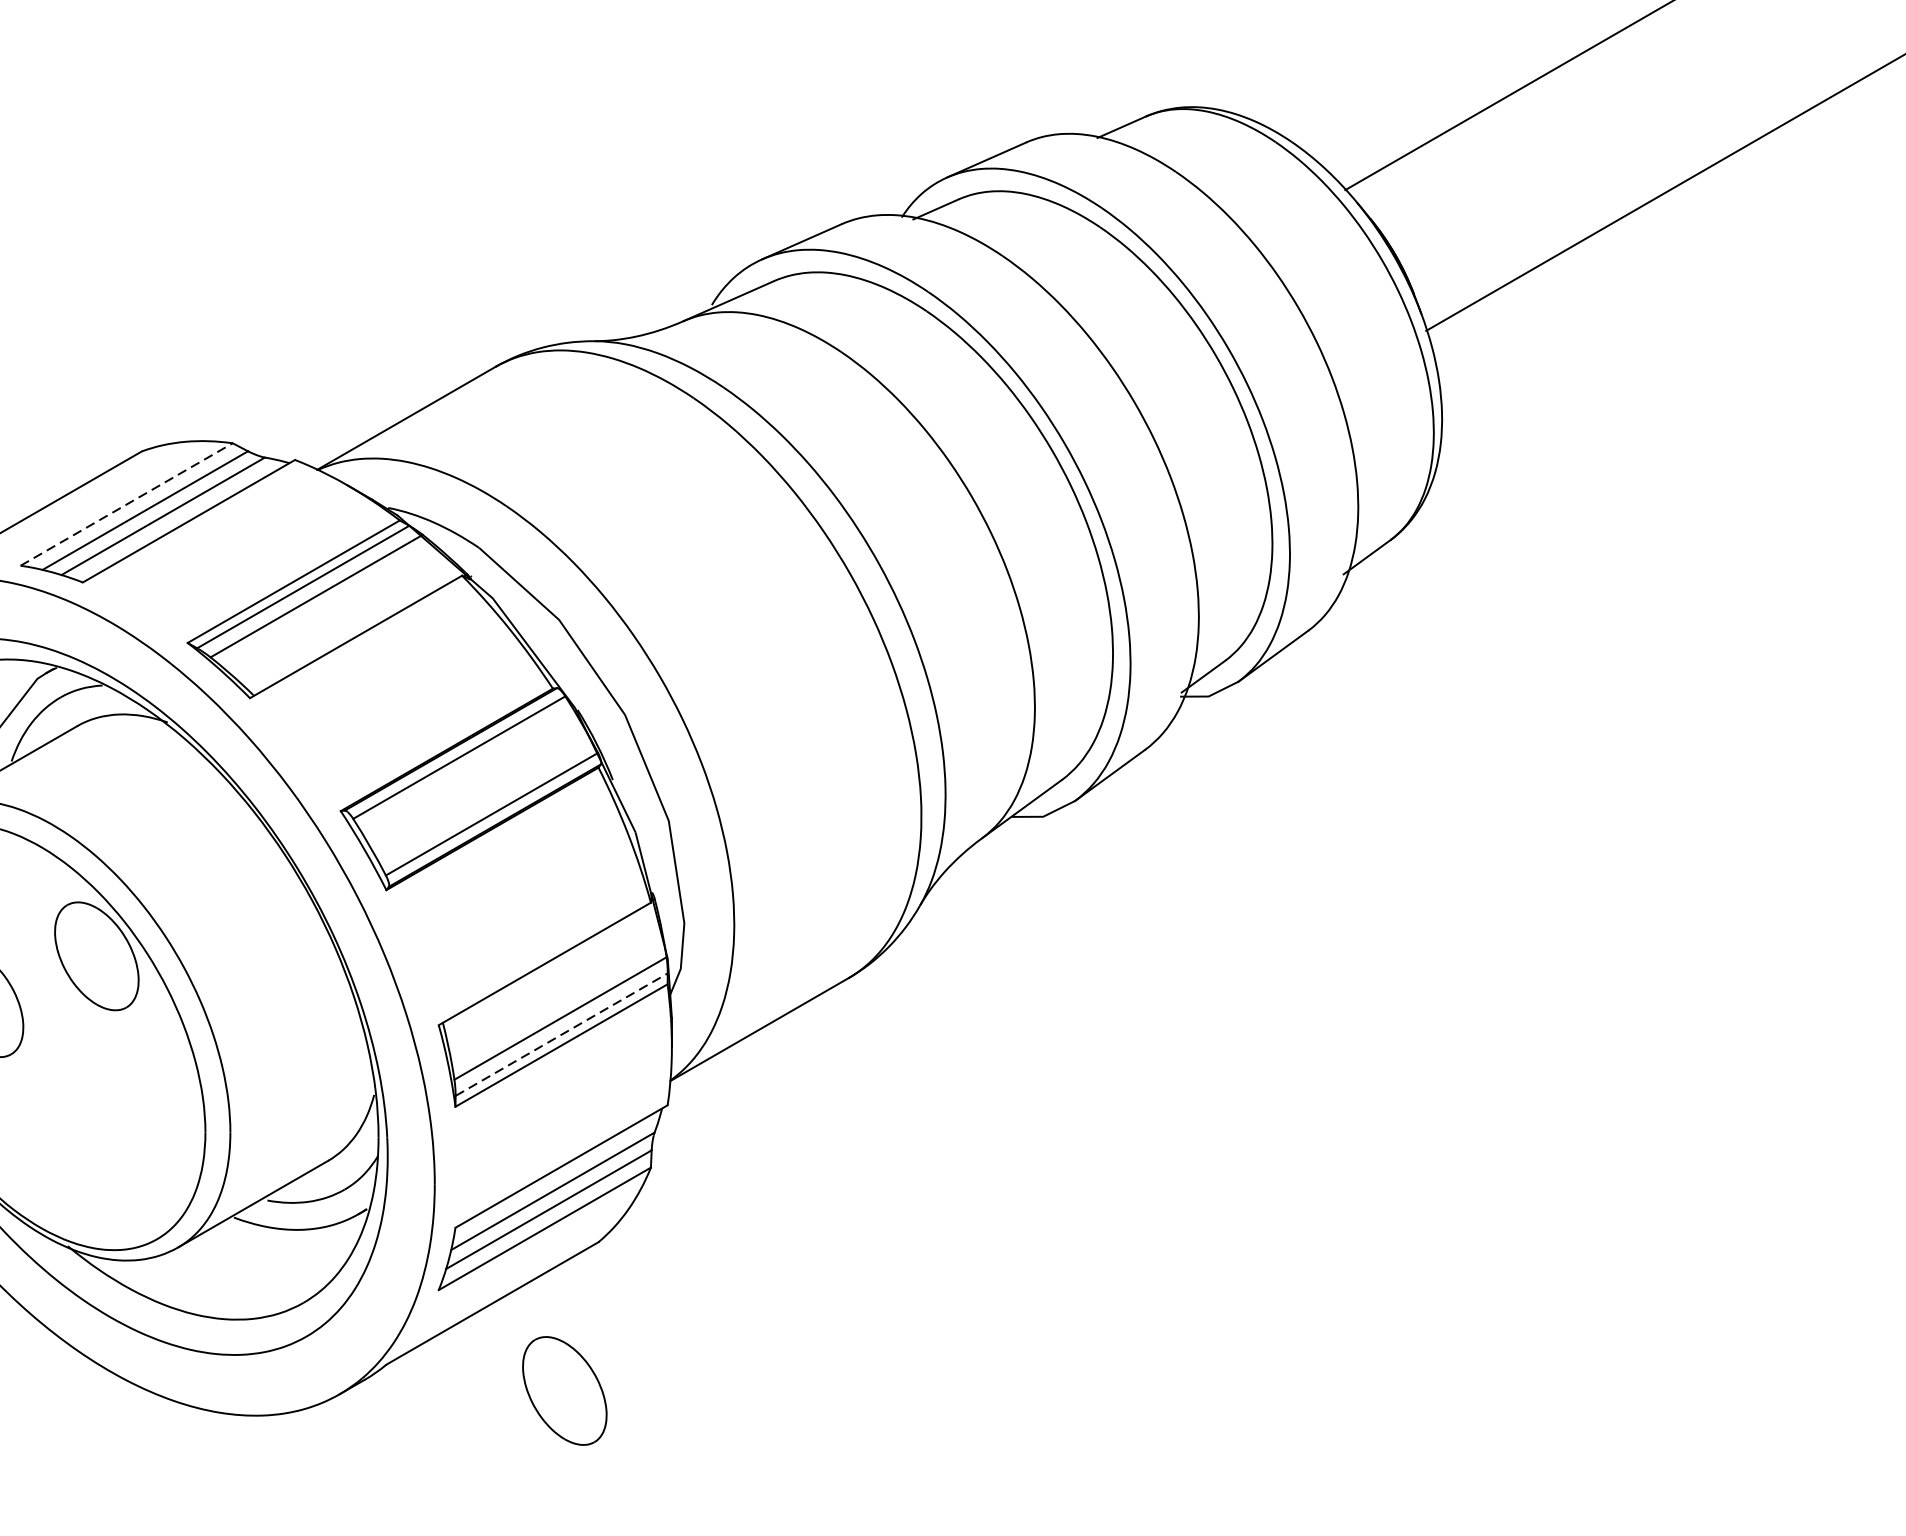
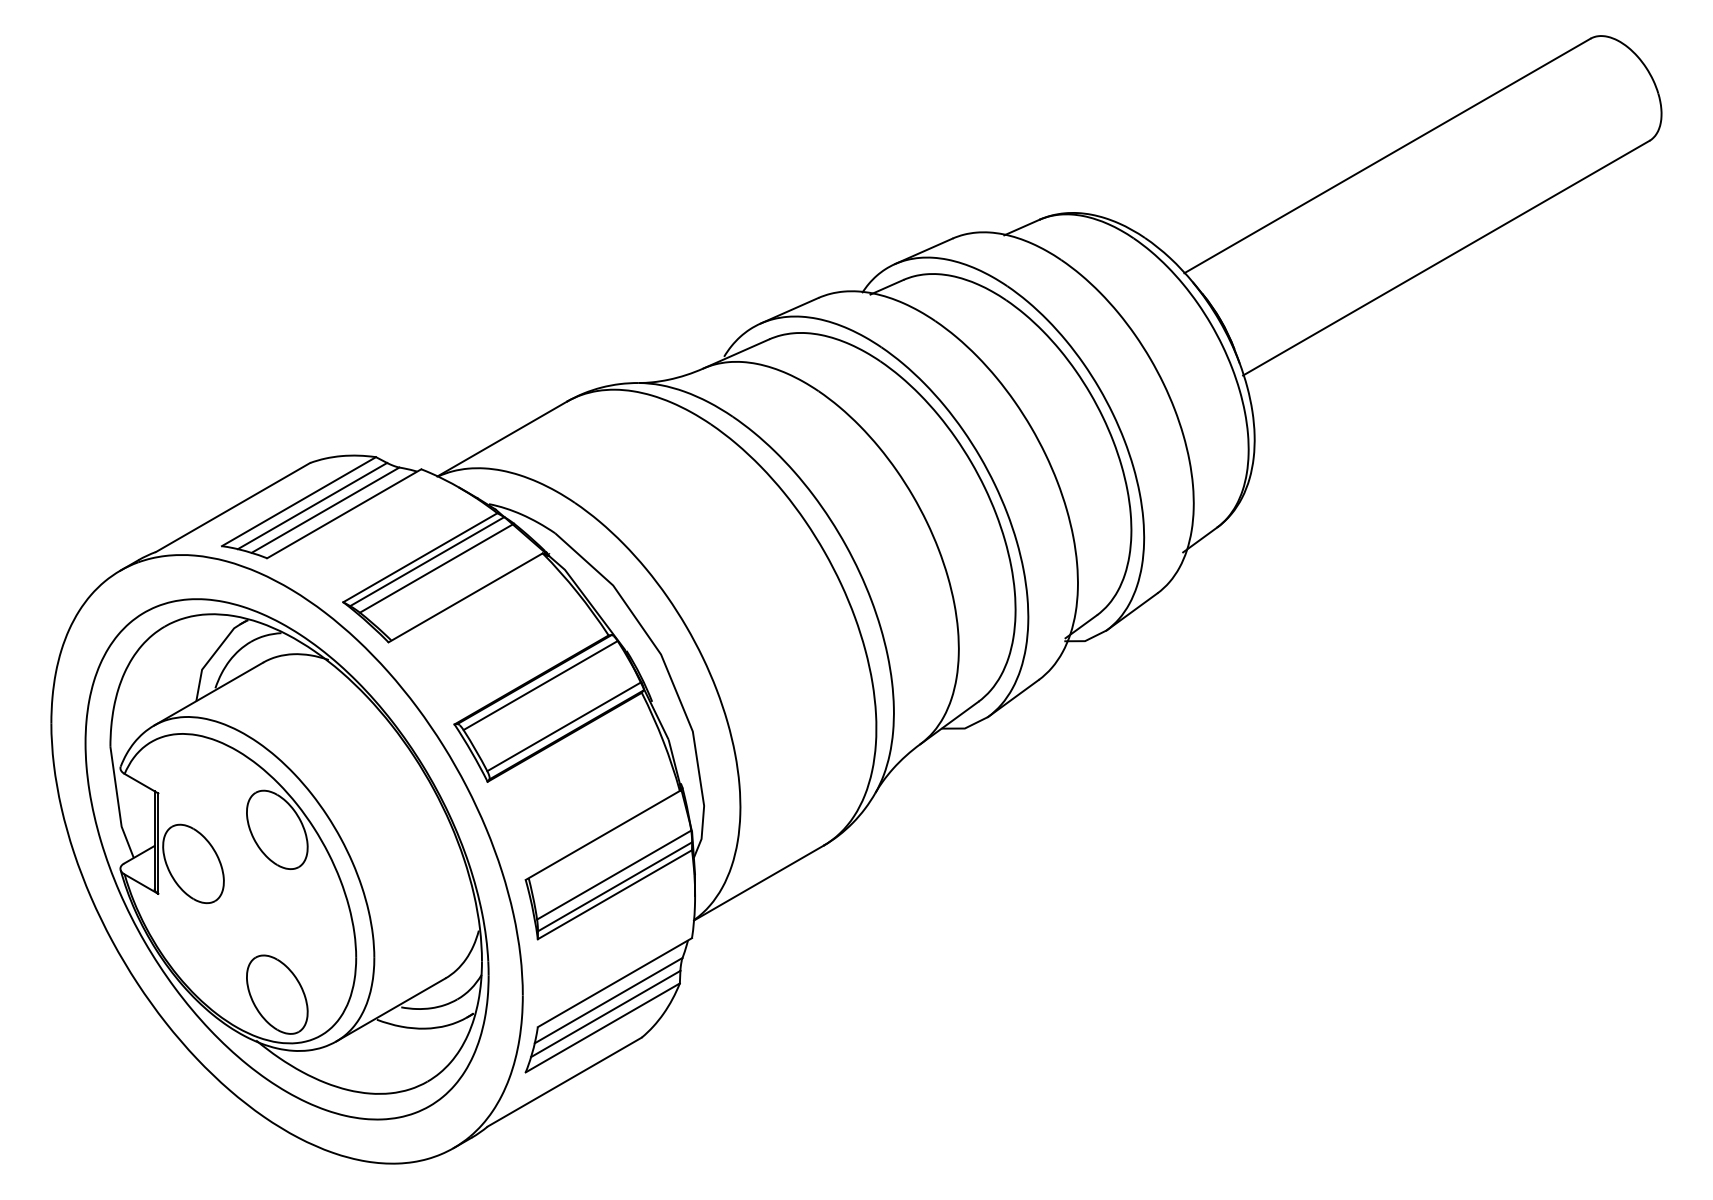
line: (126, 504) -> (298, 501), dashed -> solid
line: (562, 1034) -> (615, 886), dashed -> solid
part: (565, 1390) -> (277, 994), moved

